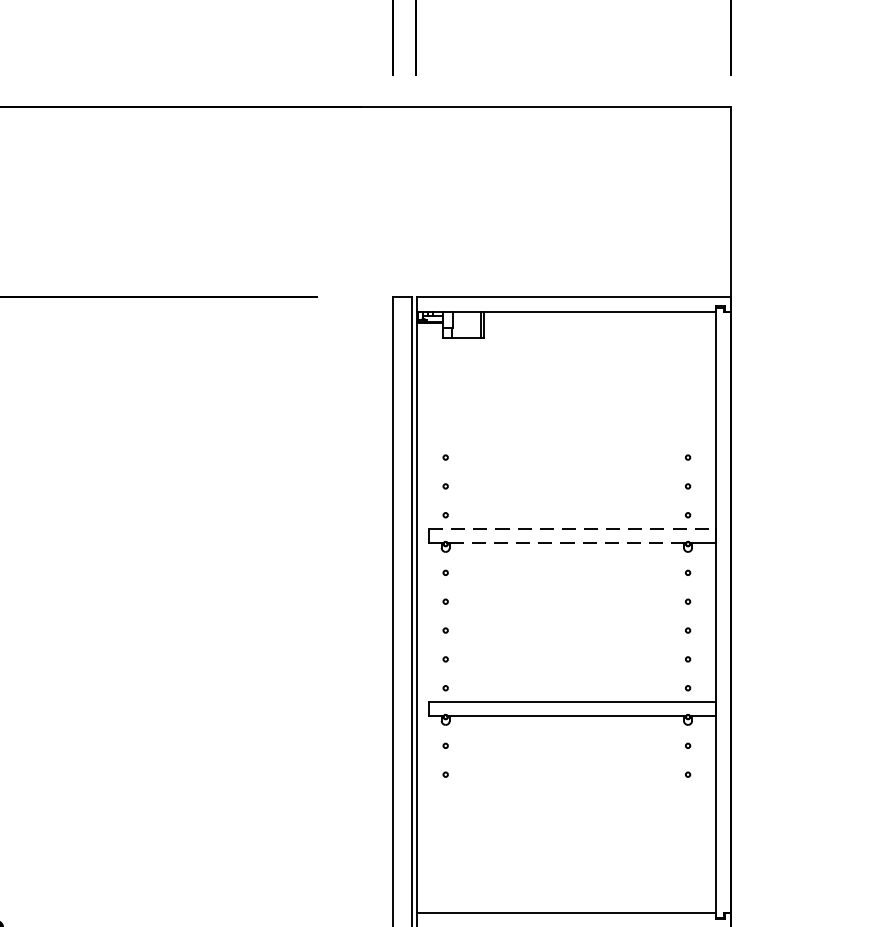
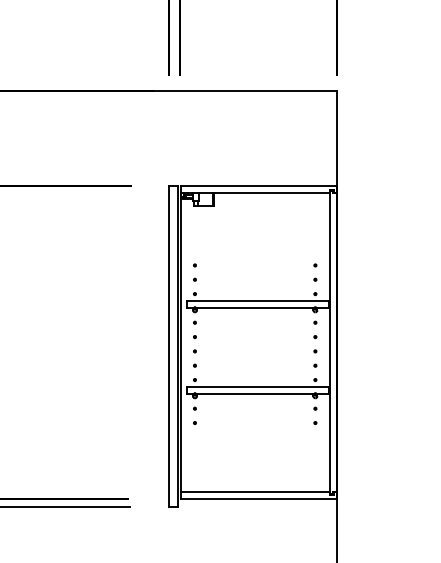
line: (573, 528) -> (258, 300), dashed -> solid
line: (567, 542) -> (255, 307), dashed -> solid

